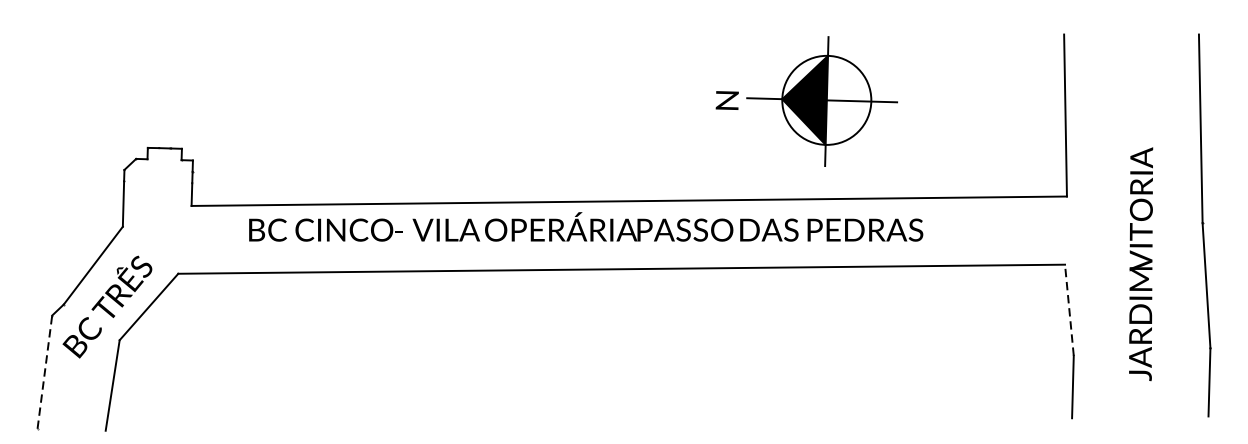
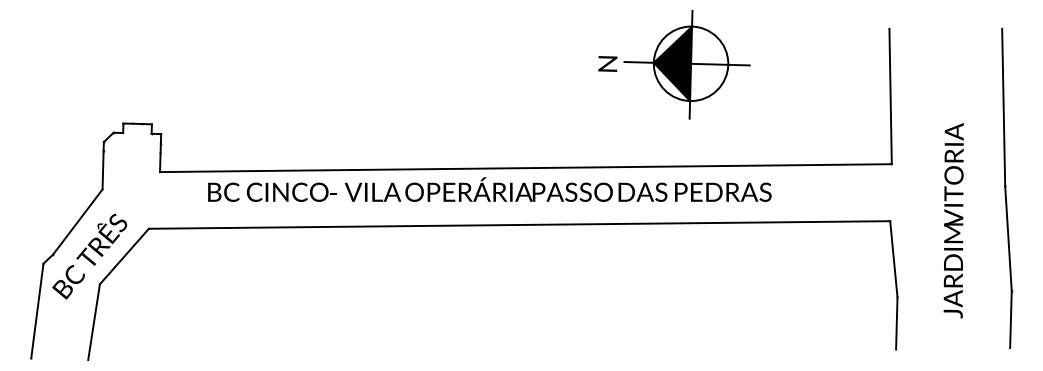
part: (807, 101) -> (674, 64), moved
line: (1068, 309) -> (893, 258), dashed -> solid
line: (45, 372) -> (37, 311), dashed -> solid

